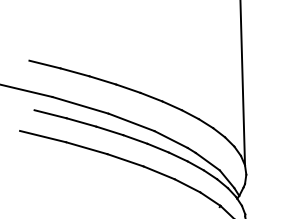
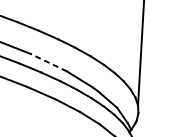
line: (131, 122) -> (48, 62), solid -> dashed

